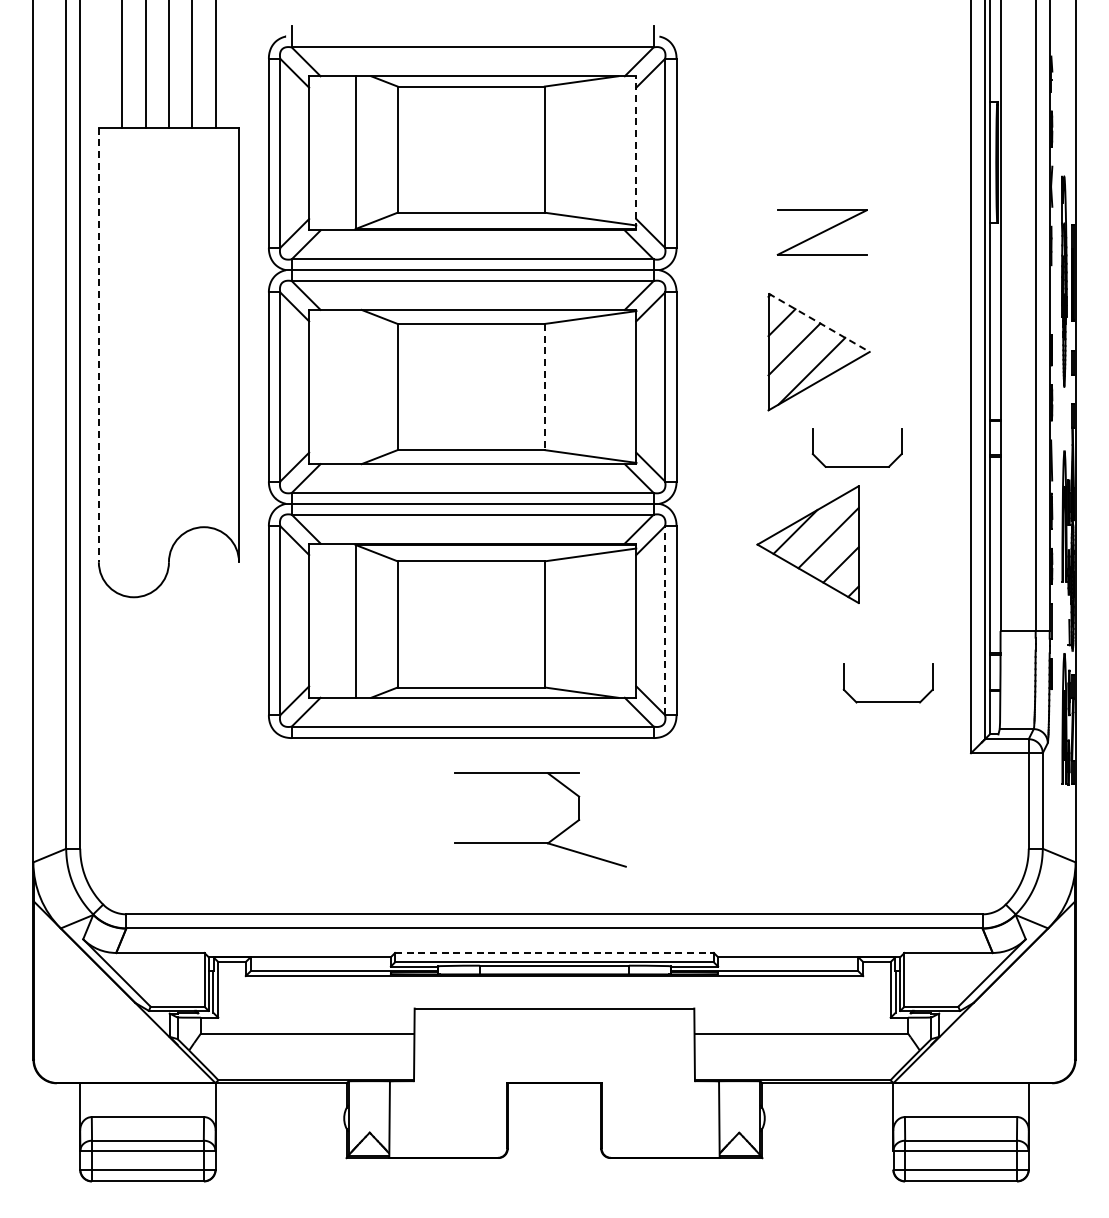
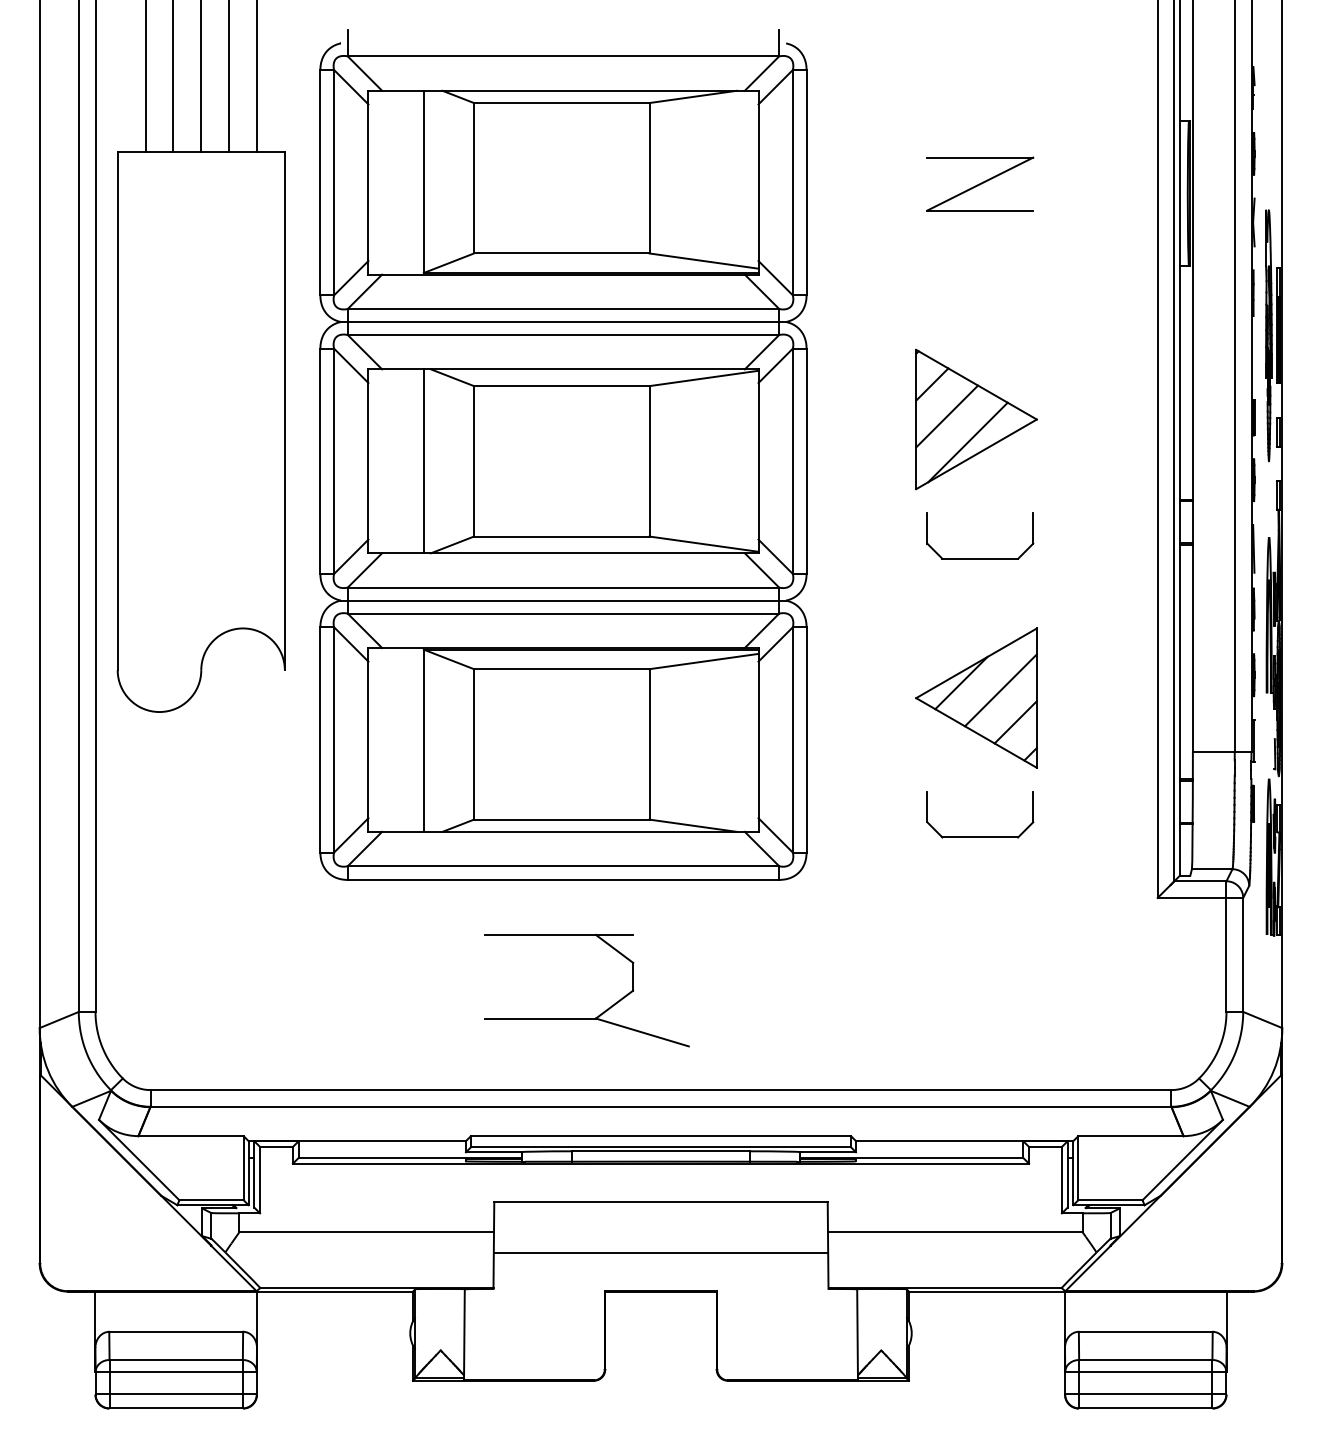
line: (636, 152) -> (758, 181), dashed -> solid
part: (821, 232) -> (979, 184), moved
line: (819, 323) -> (976, 385), dashed -> solid
line: (98, 345) -> (117, 411), dashed -> solid
line: (355, 386) -> (423, 460), added
line: (544, 387) -> (649, 461), dashed -> solid
part: (856, 466) -> (979, 558), moved
part: (807, 544) -> (975, 697), moved
line: (665, 620) -> (793, 739), dashed -> solid
part: (887, 701) -> (979, 836), moved
part: (552, 838) -> (601, 1012), moved
line: (555, 953) -> (662, 1136), dashed -> solid
line: (554, 1050) -> (661, 1252), added

